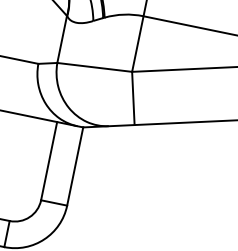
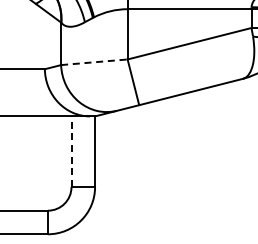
line: (94, 67) -> (94, 62), solid -> dashed
line: (49, 160) -> (71, 151), solid -> dashed

